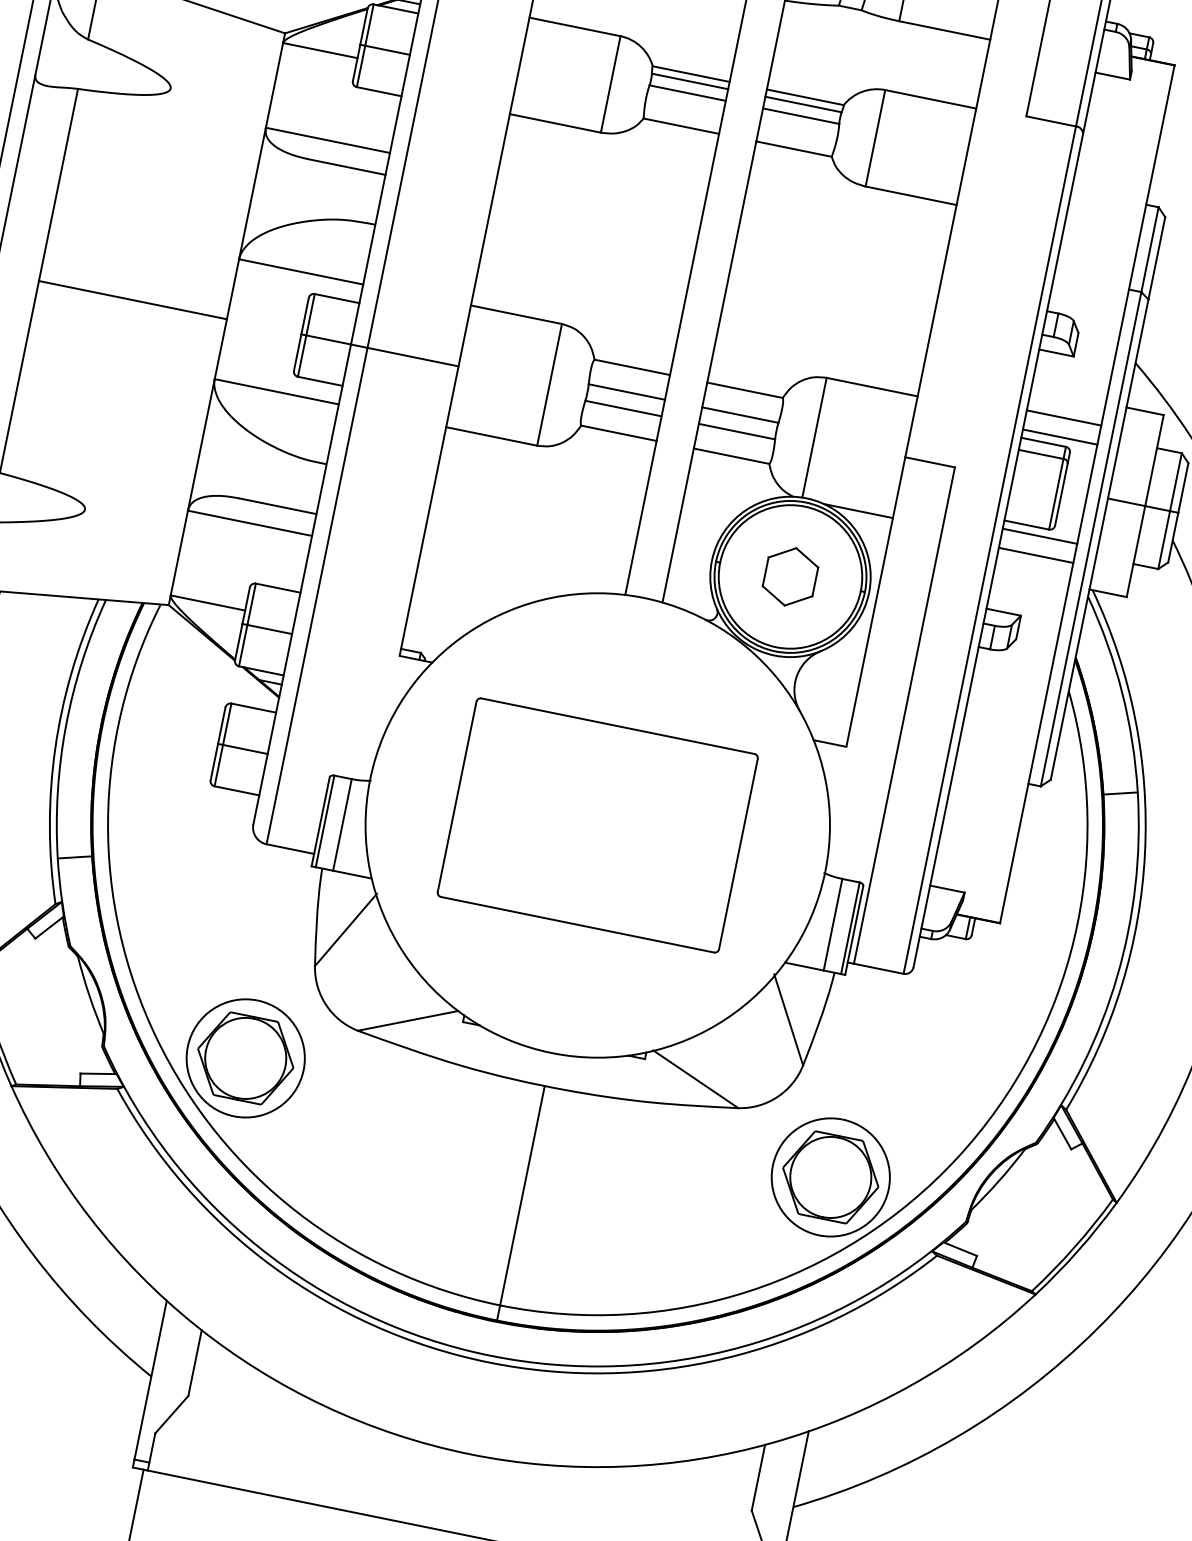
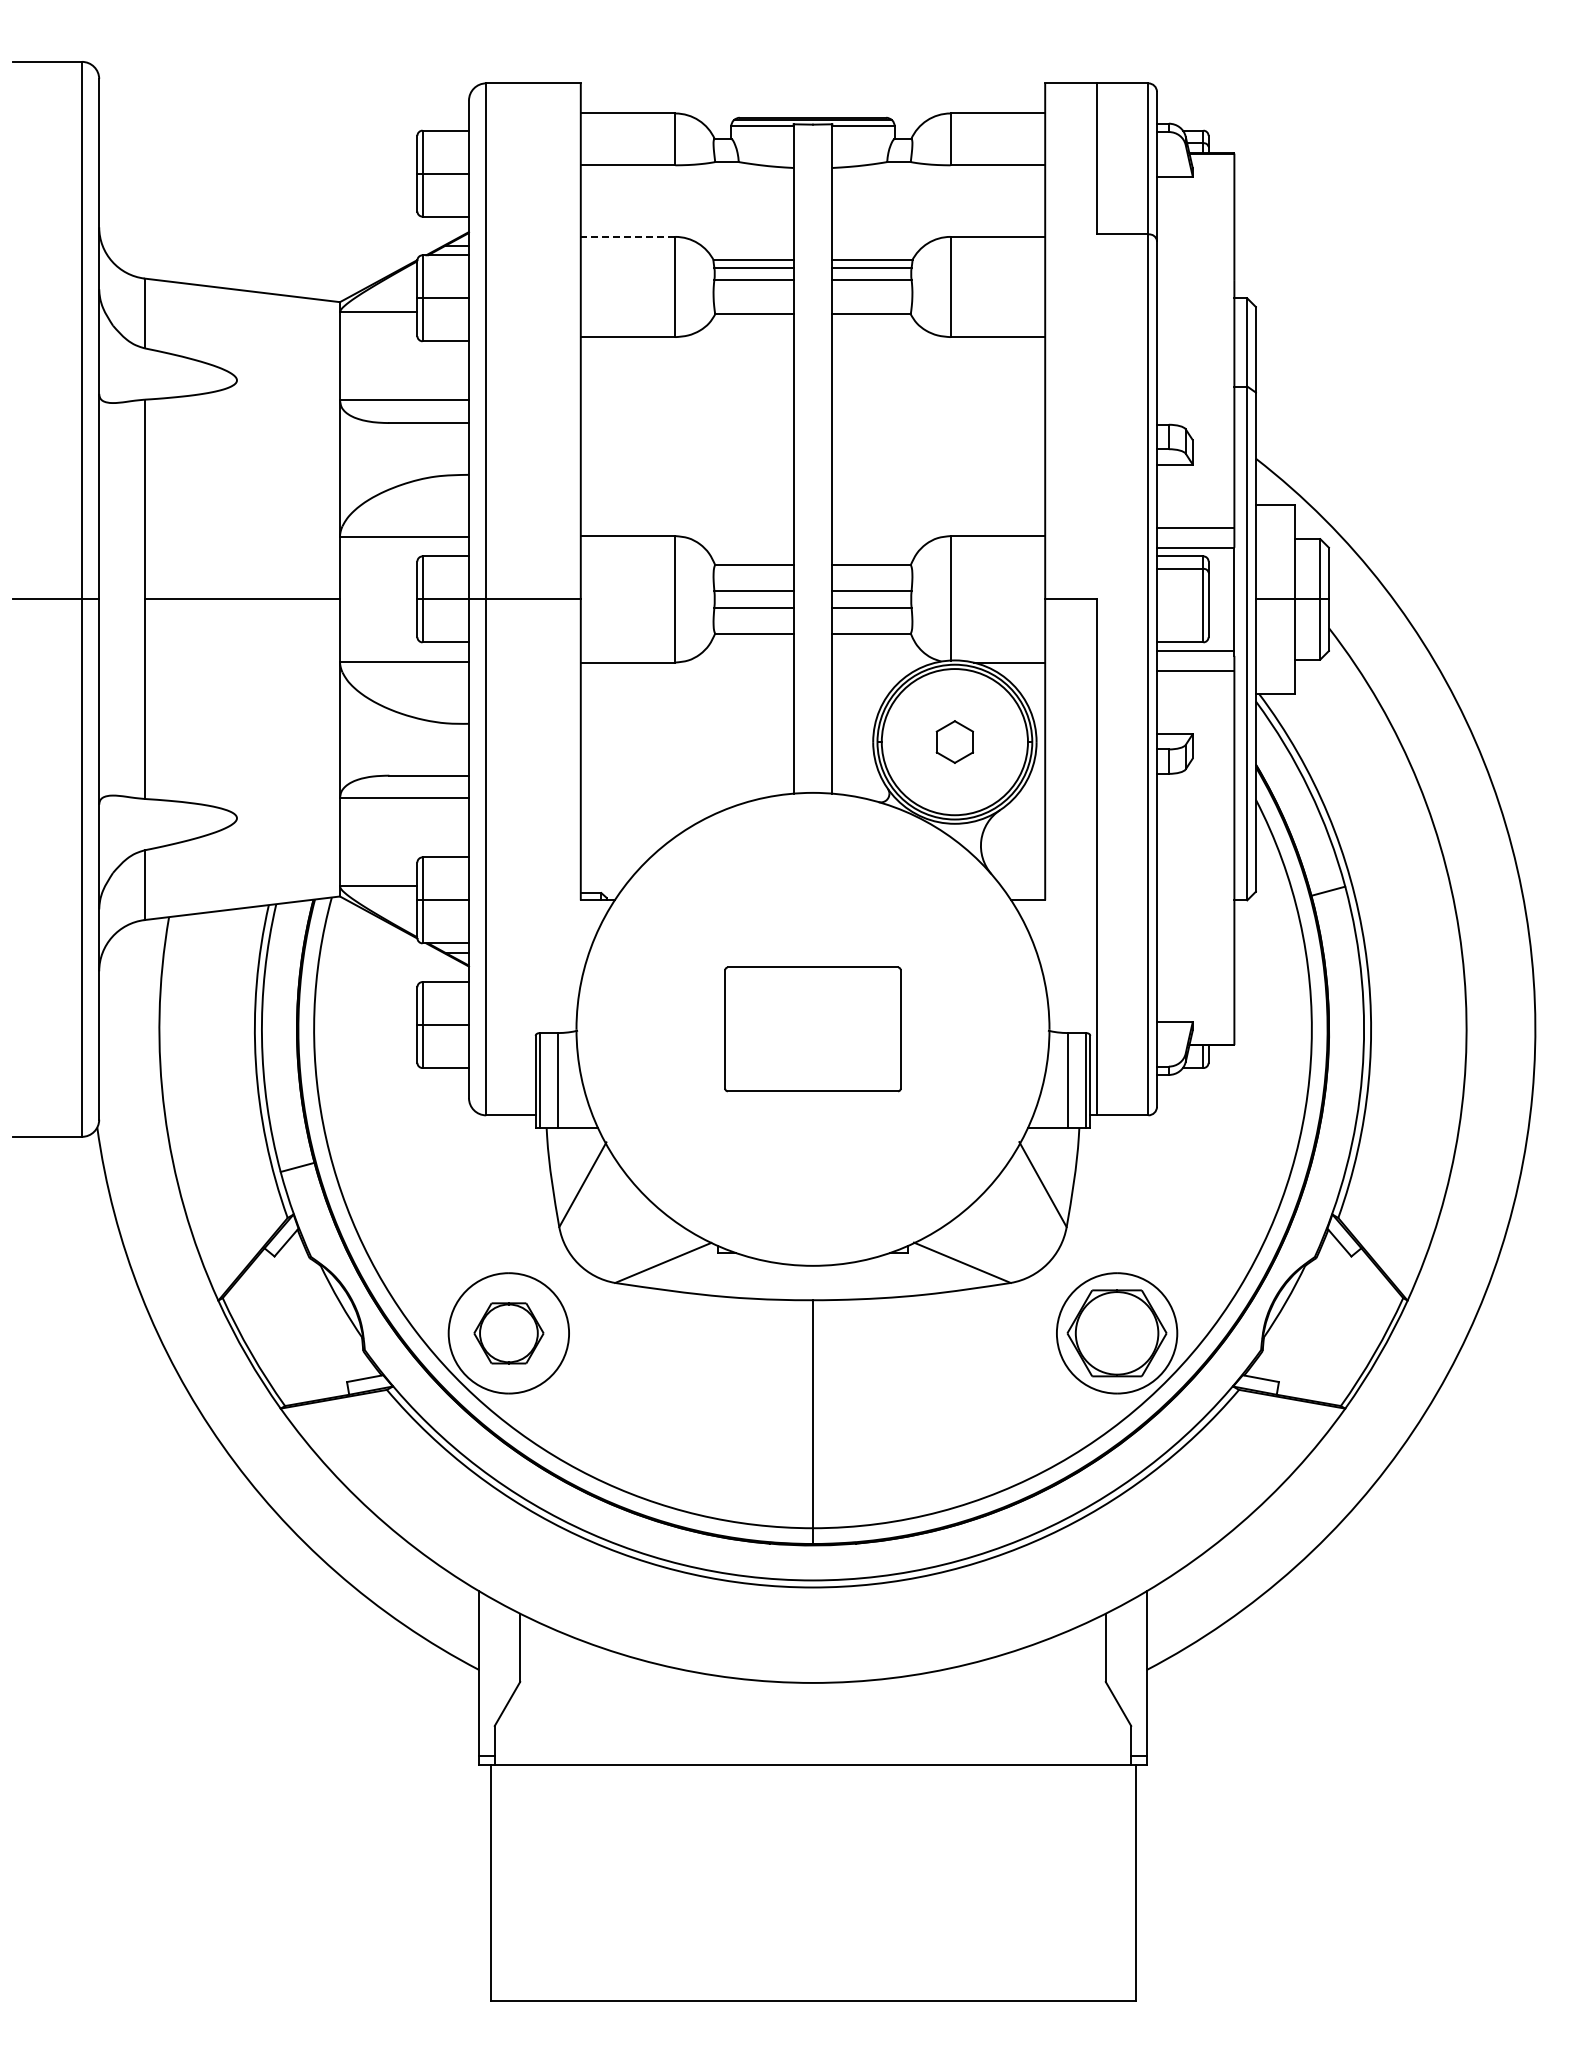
line: (574, 26) -> (627, 236), solid -> dashed
part: (790, 576) -> (954, 741), size x0.7
part: (597, 825) -> (812, 1029), size x0.6
part: (245, 1058) -> (508, 1333), size x0.7

